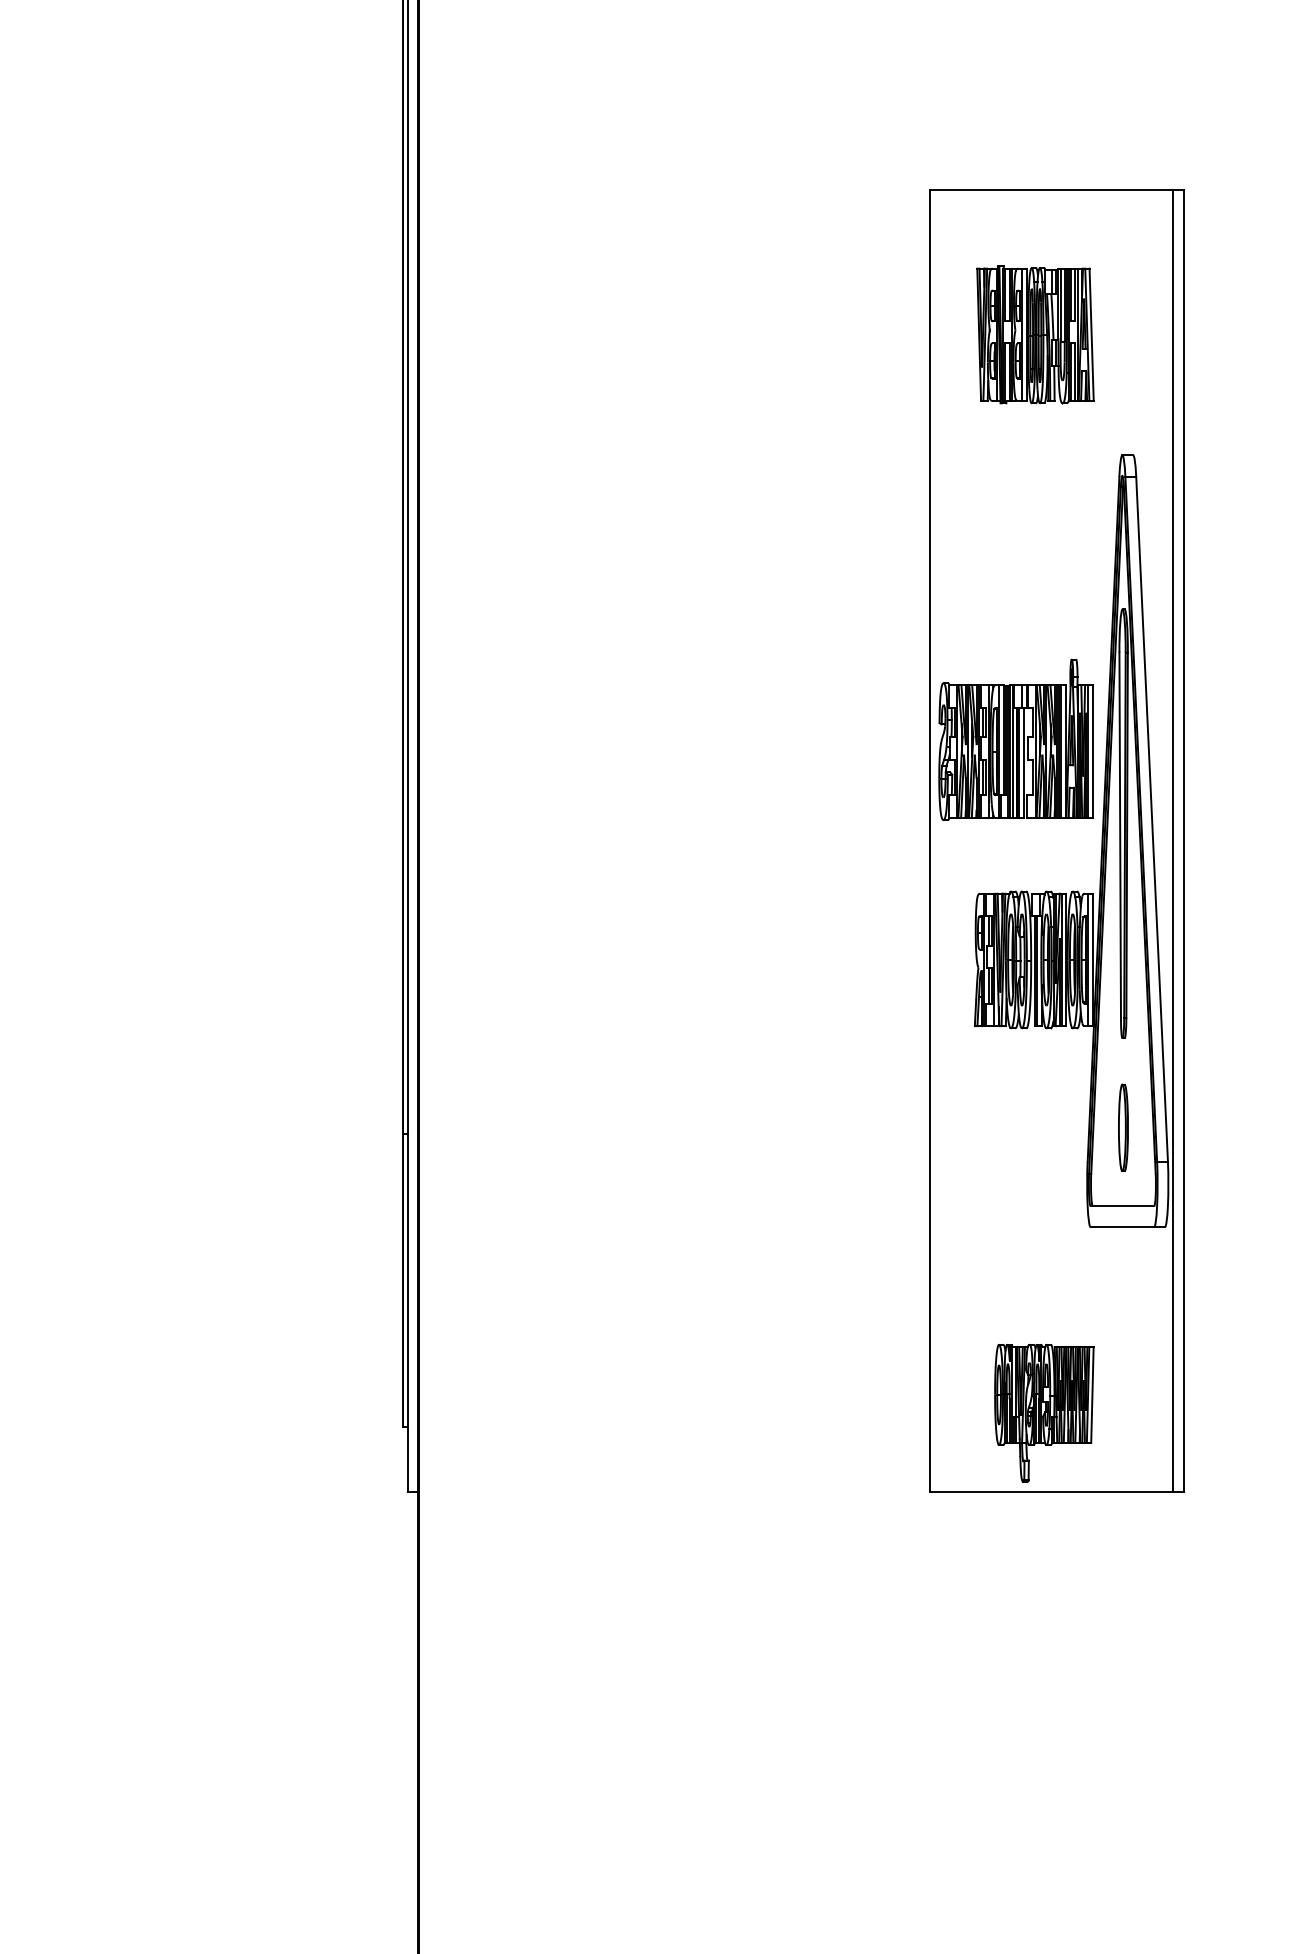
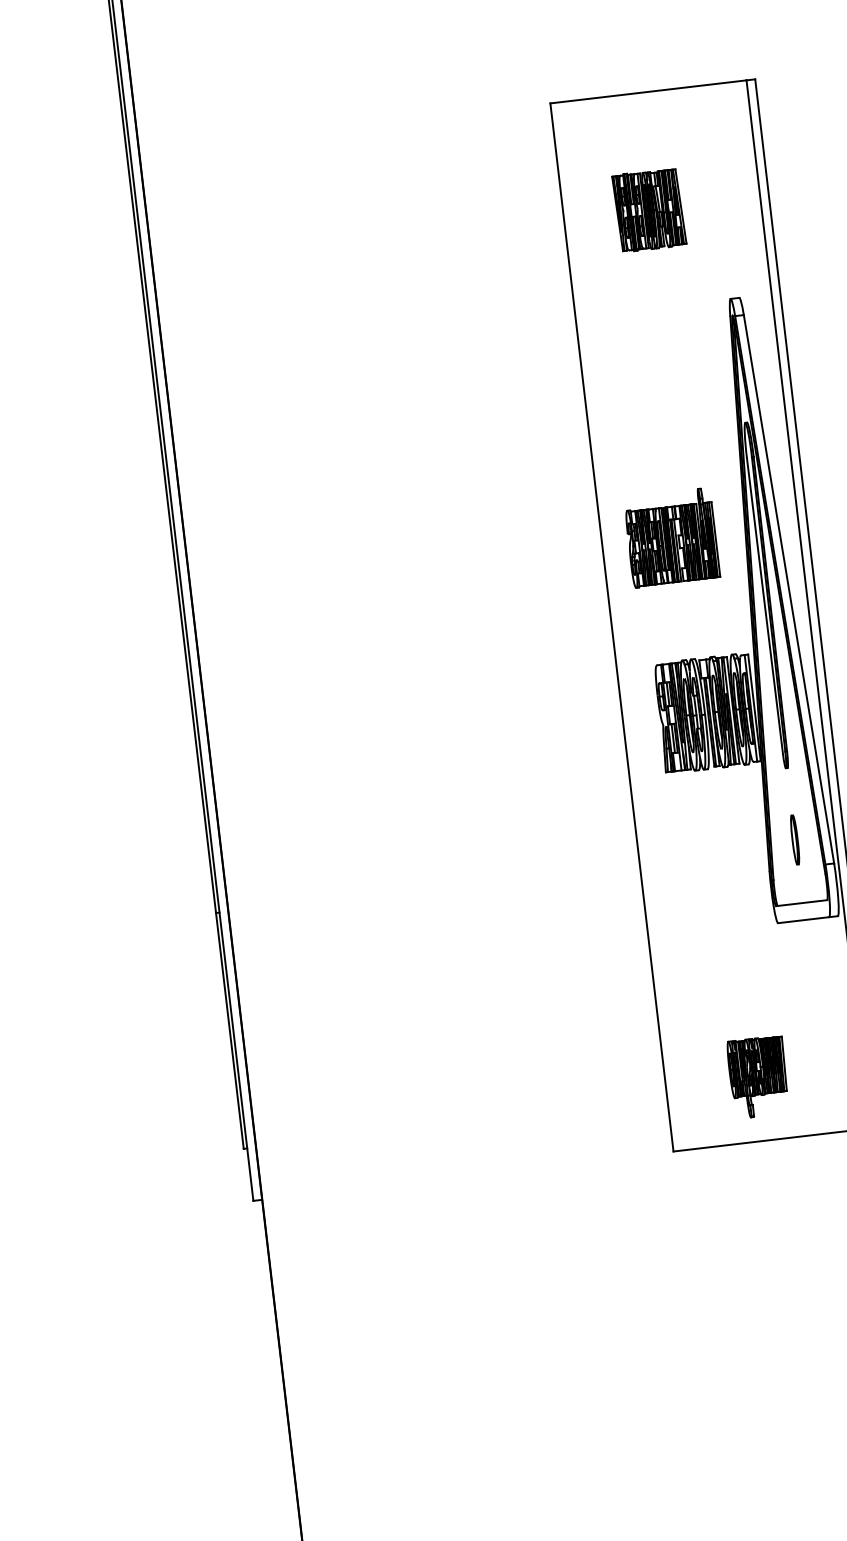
part: (1035, 334) -> (649, 209), size x0.7
part: (1015, 739) -> (671, 537), size x0.7
part: (1123, 1127) -> (795, 839), size x0.7
part: (1044, 1413) -> (758, 1077), size x0.7

